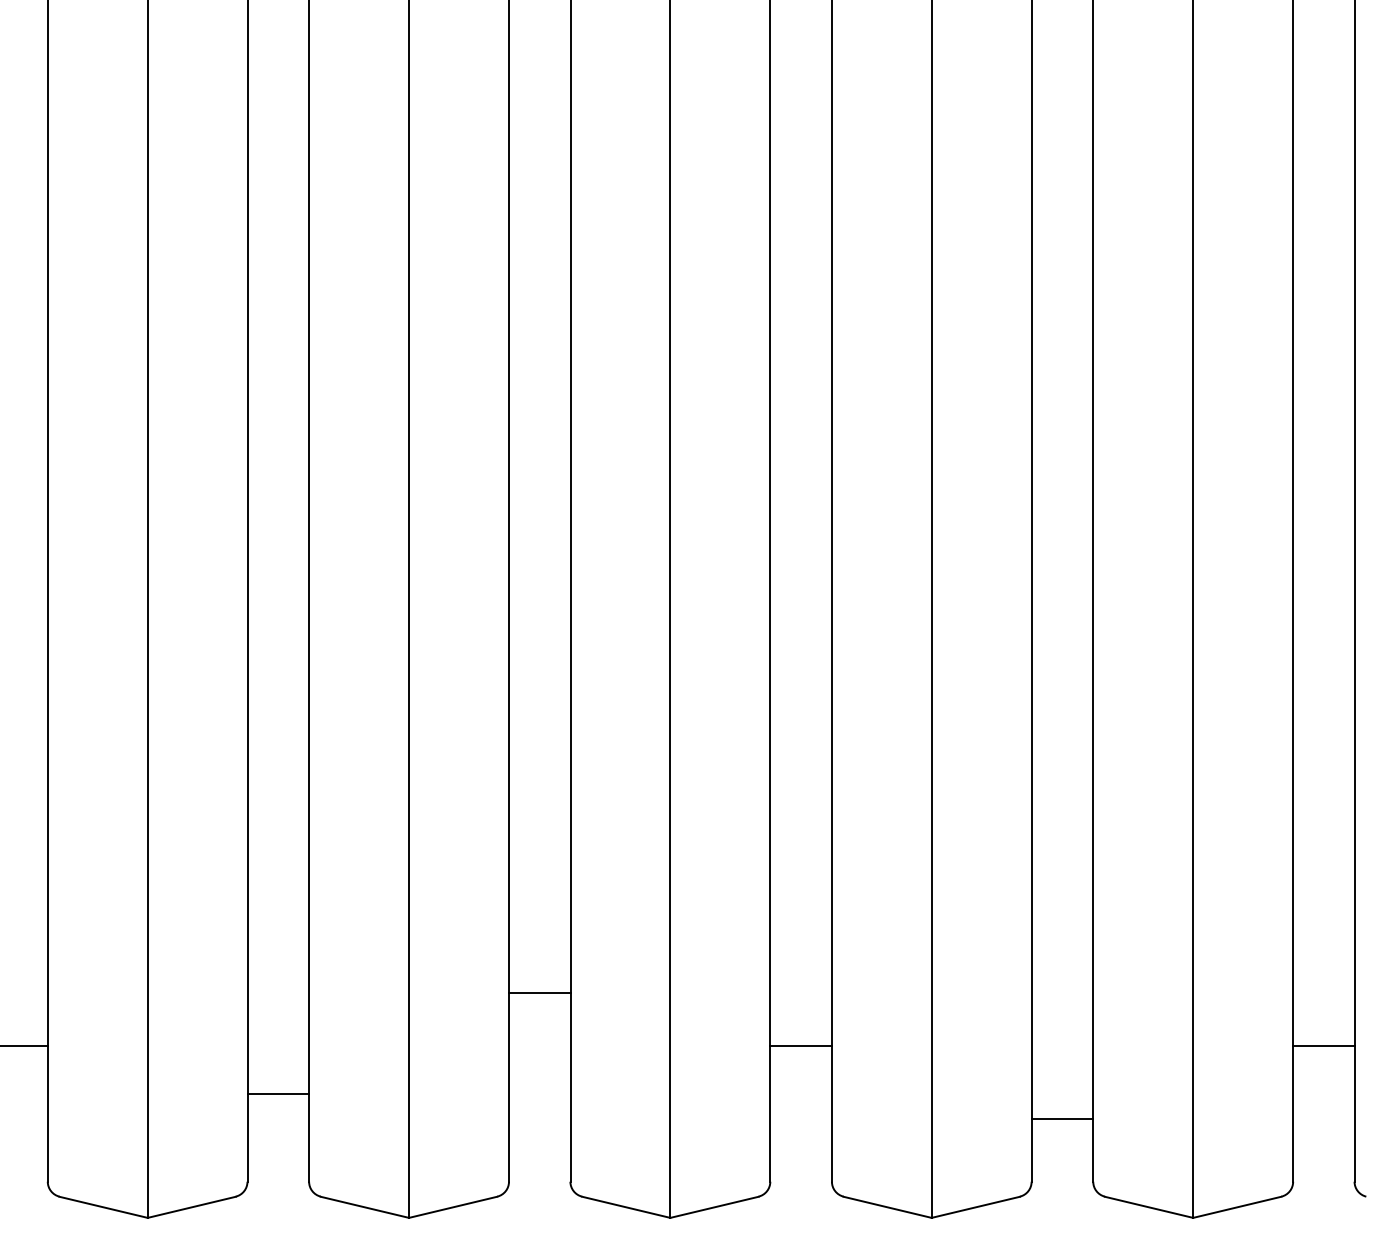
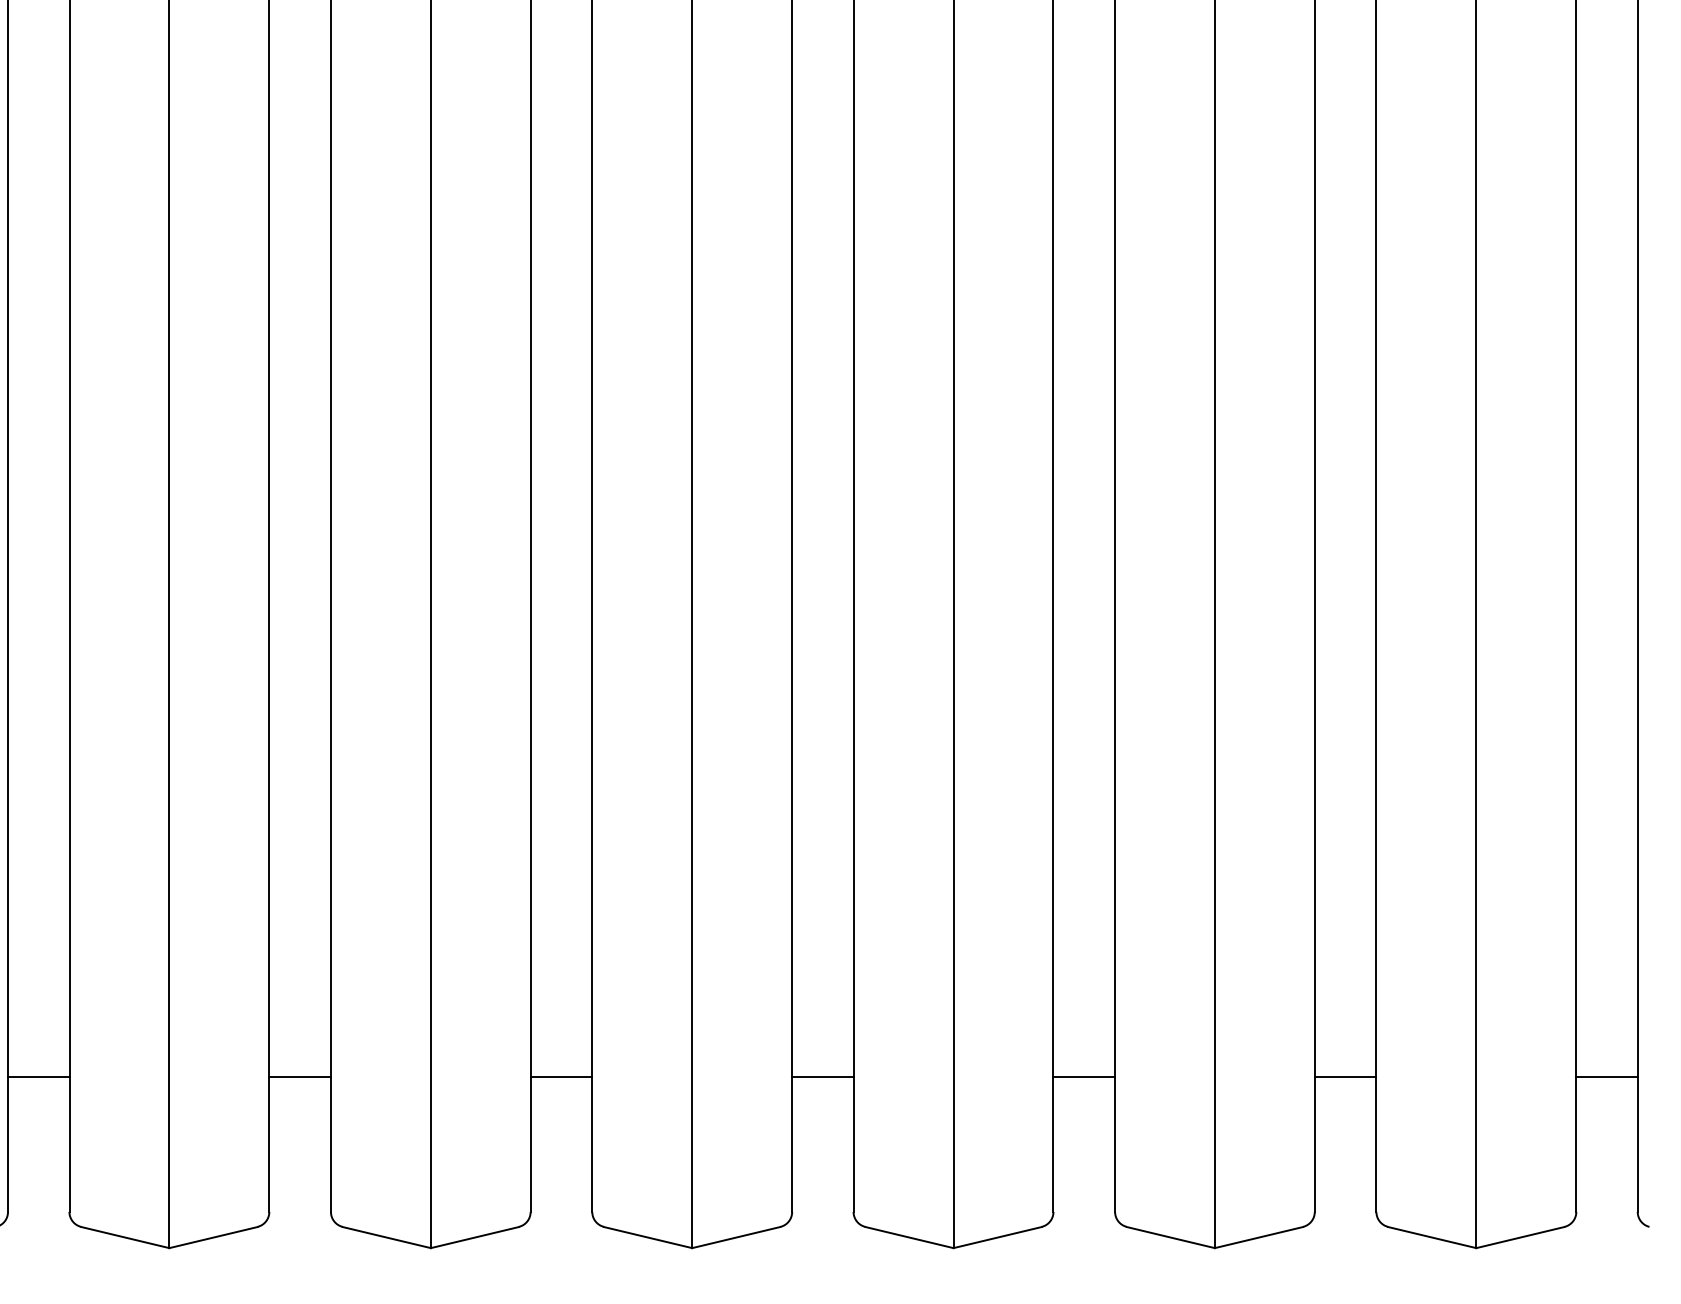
line: (539, 993) -> (822, 1076), moved
line: (278, 1094) -> (561, 1076), moved
line: (1062, 1119) -> (1345, 1076), moved

